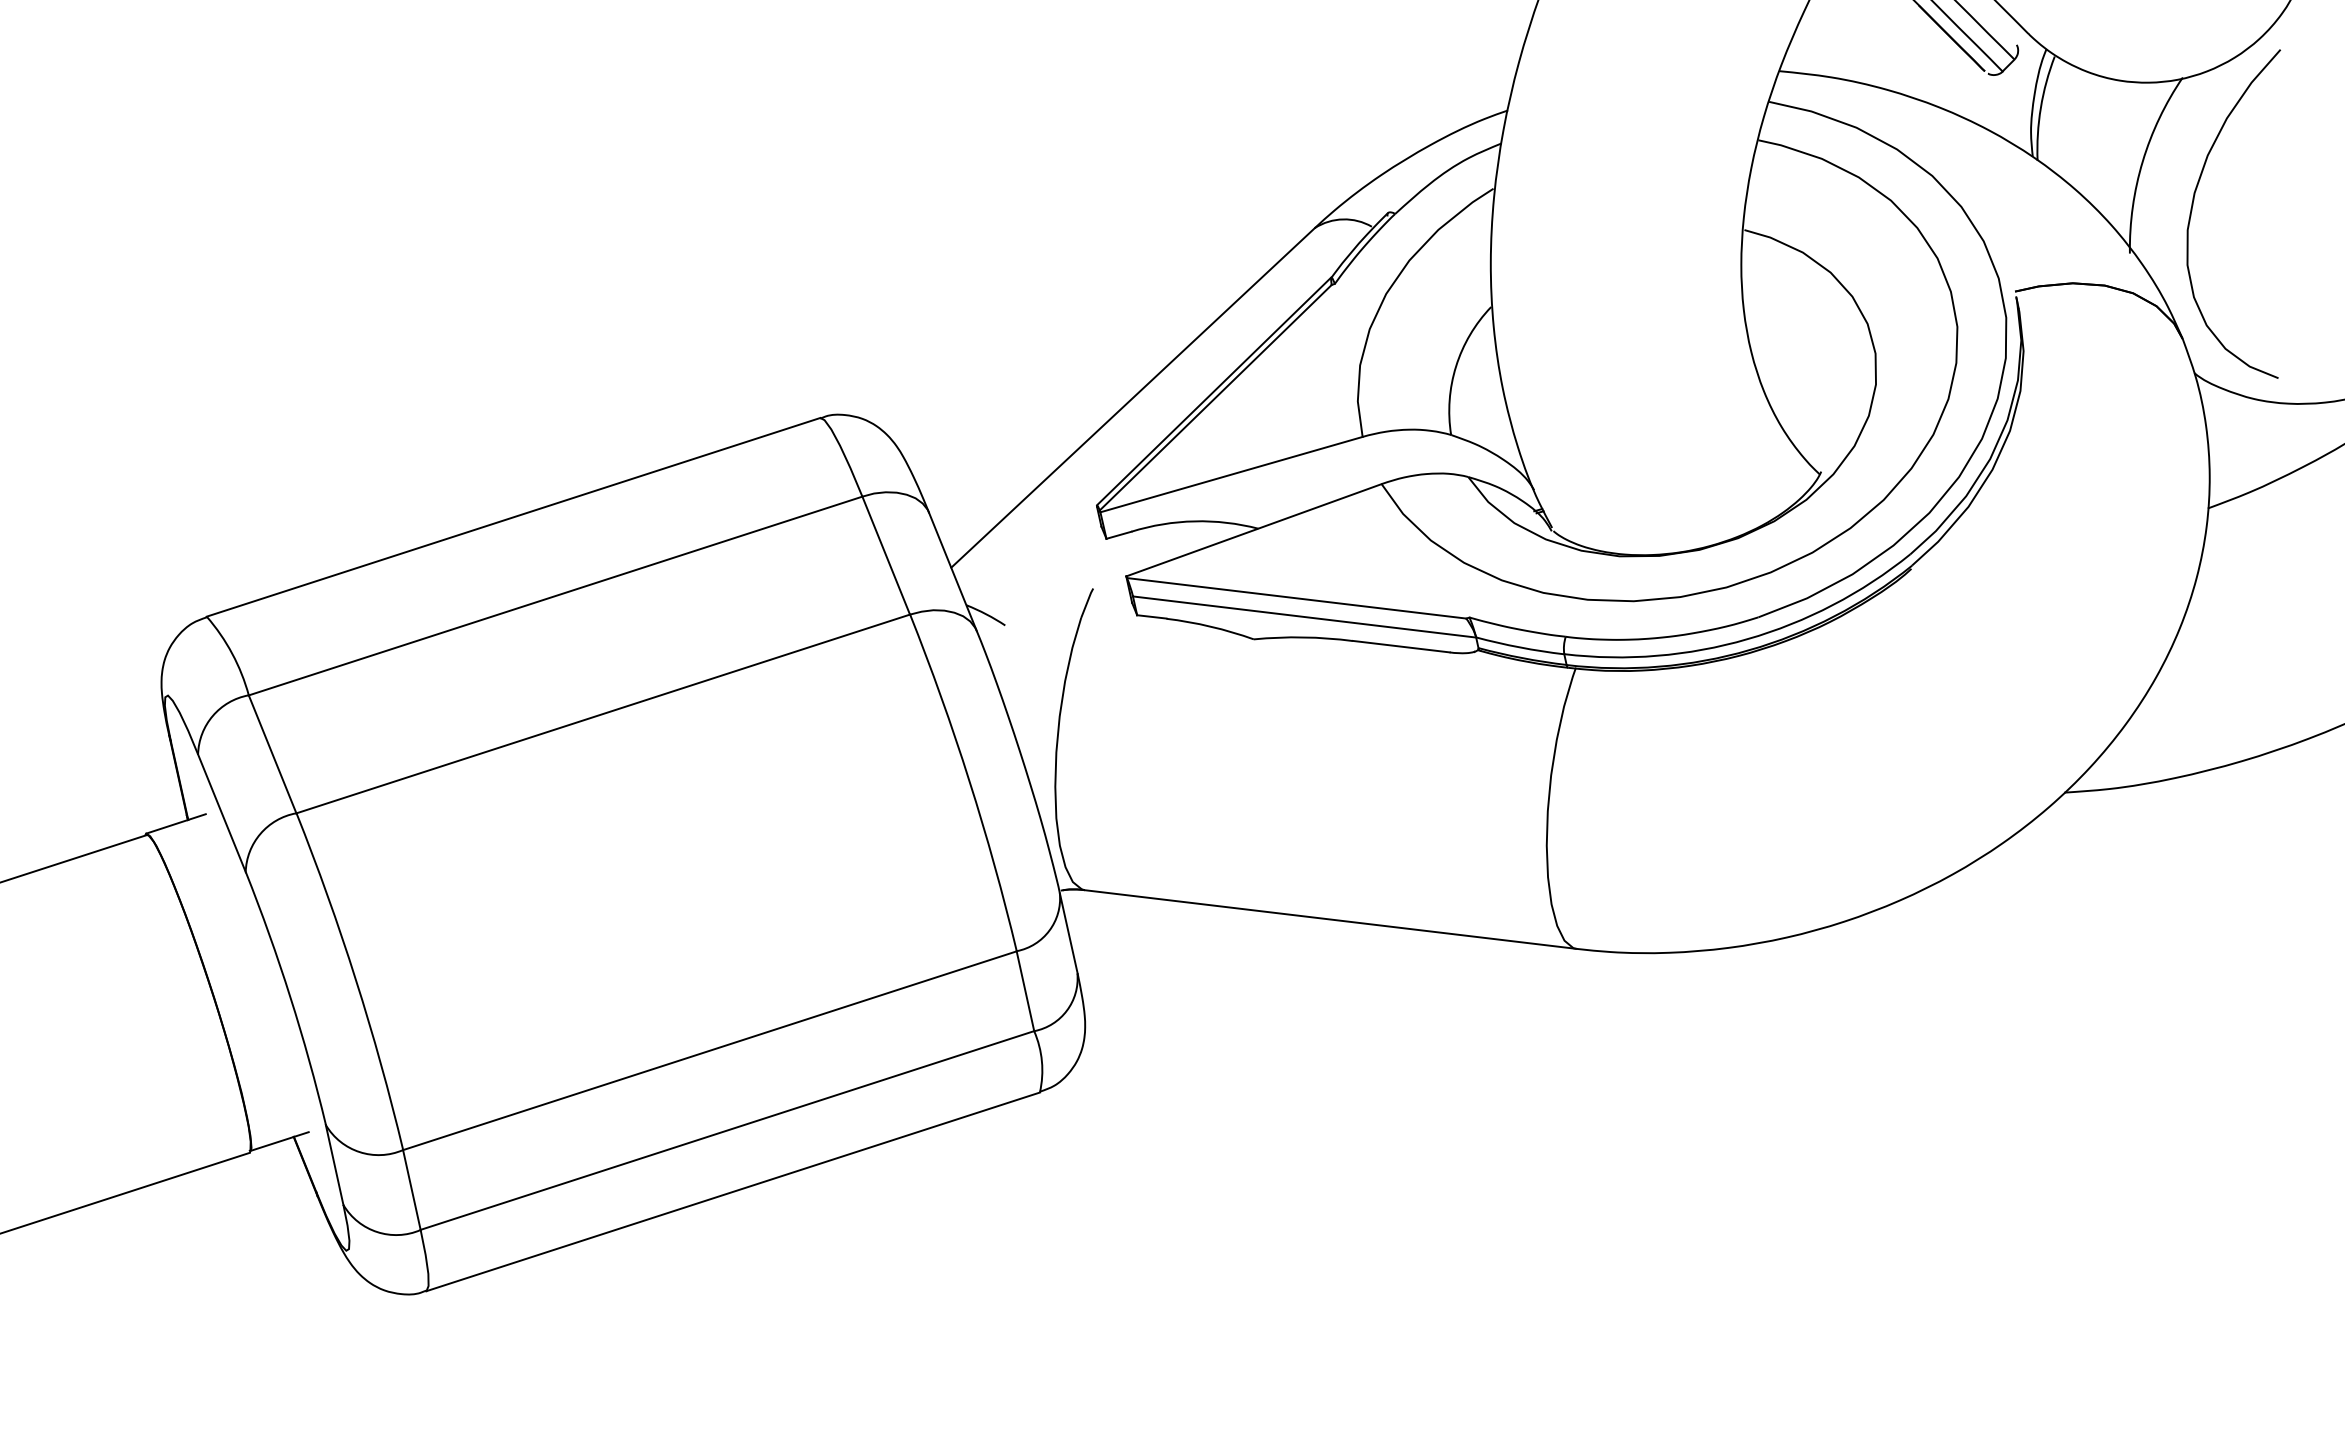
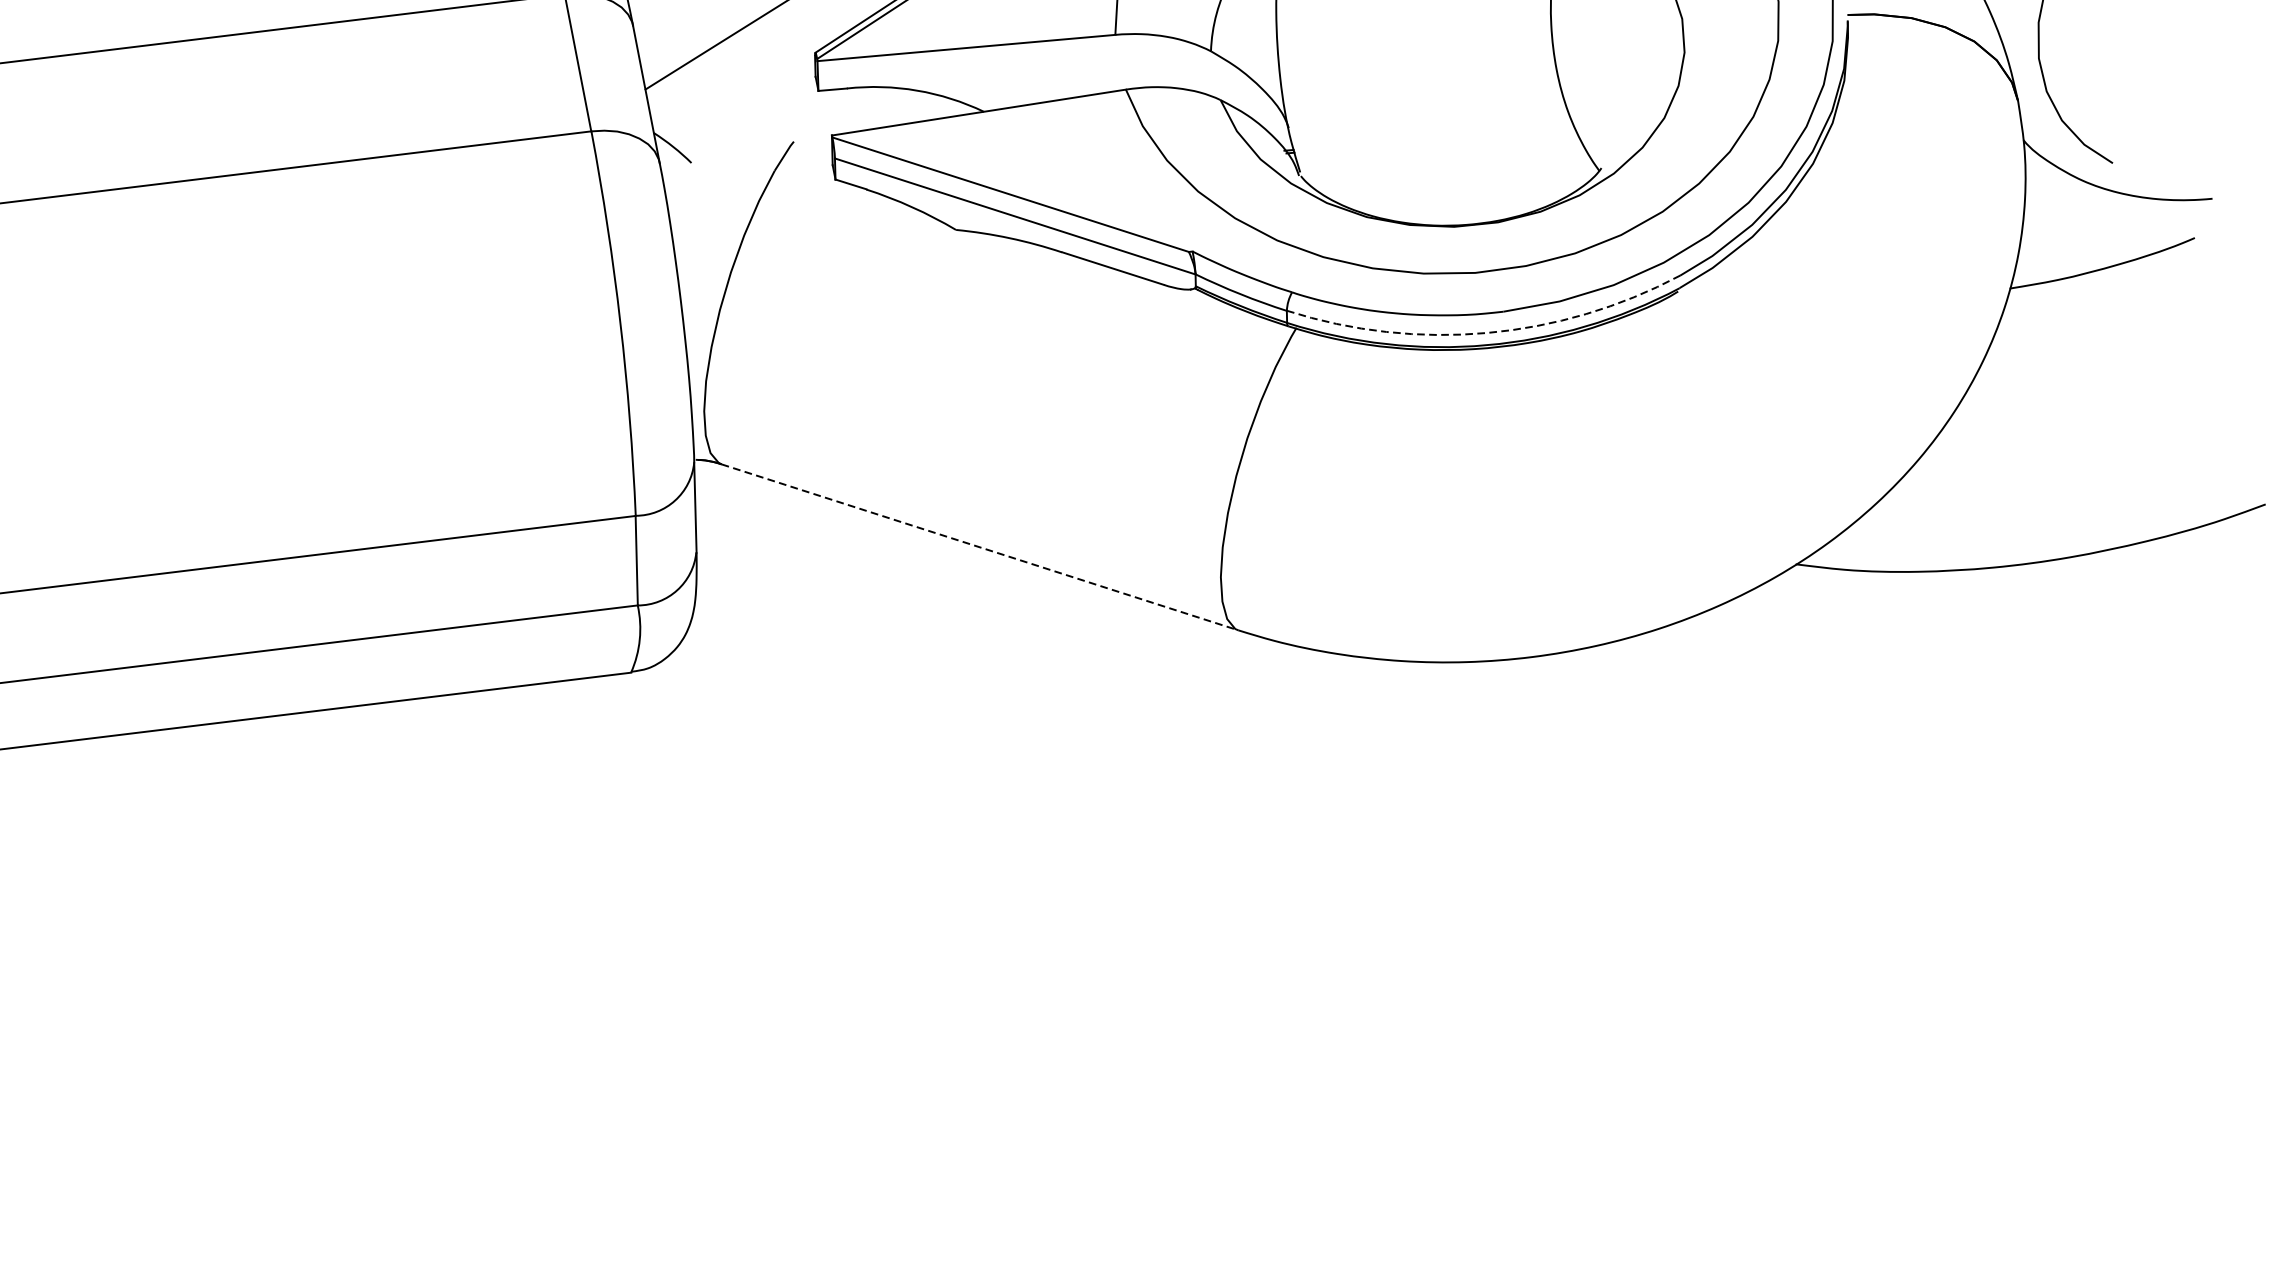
arc: (1747, 639) -> (1487, 333), solid -> dashed
line: (1330, 919) -> (979, 547), solid -> dashed

